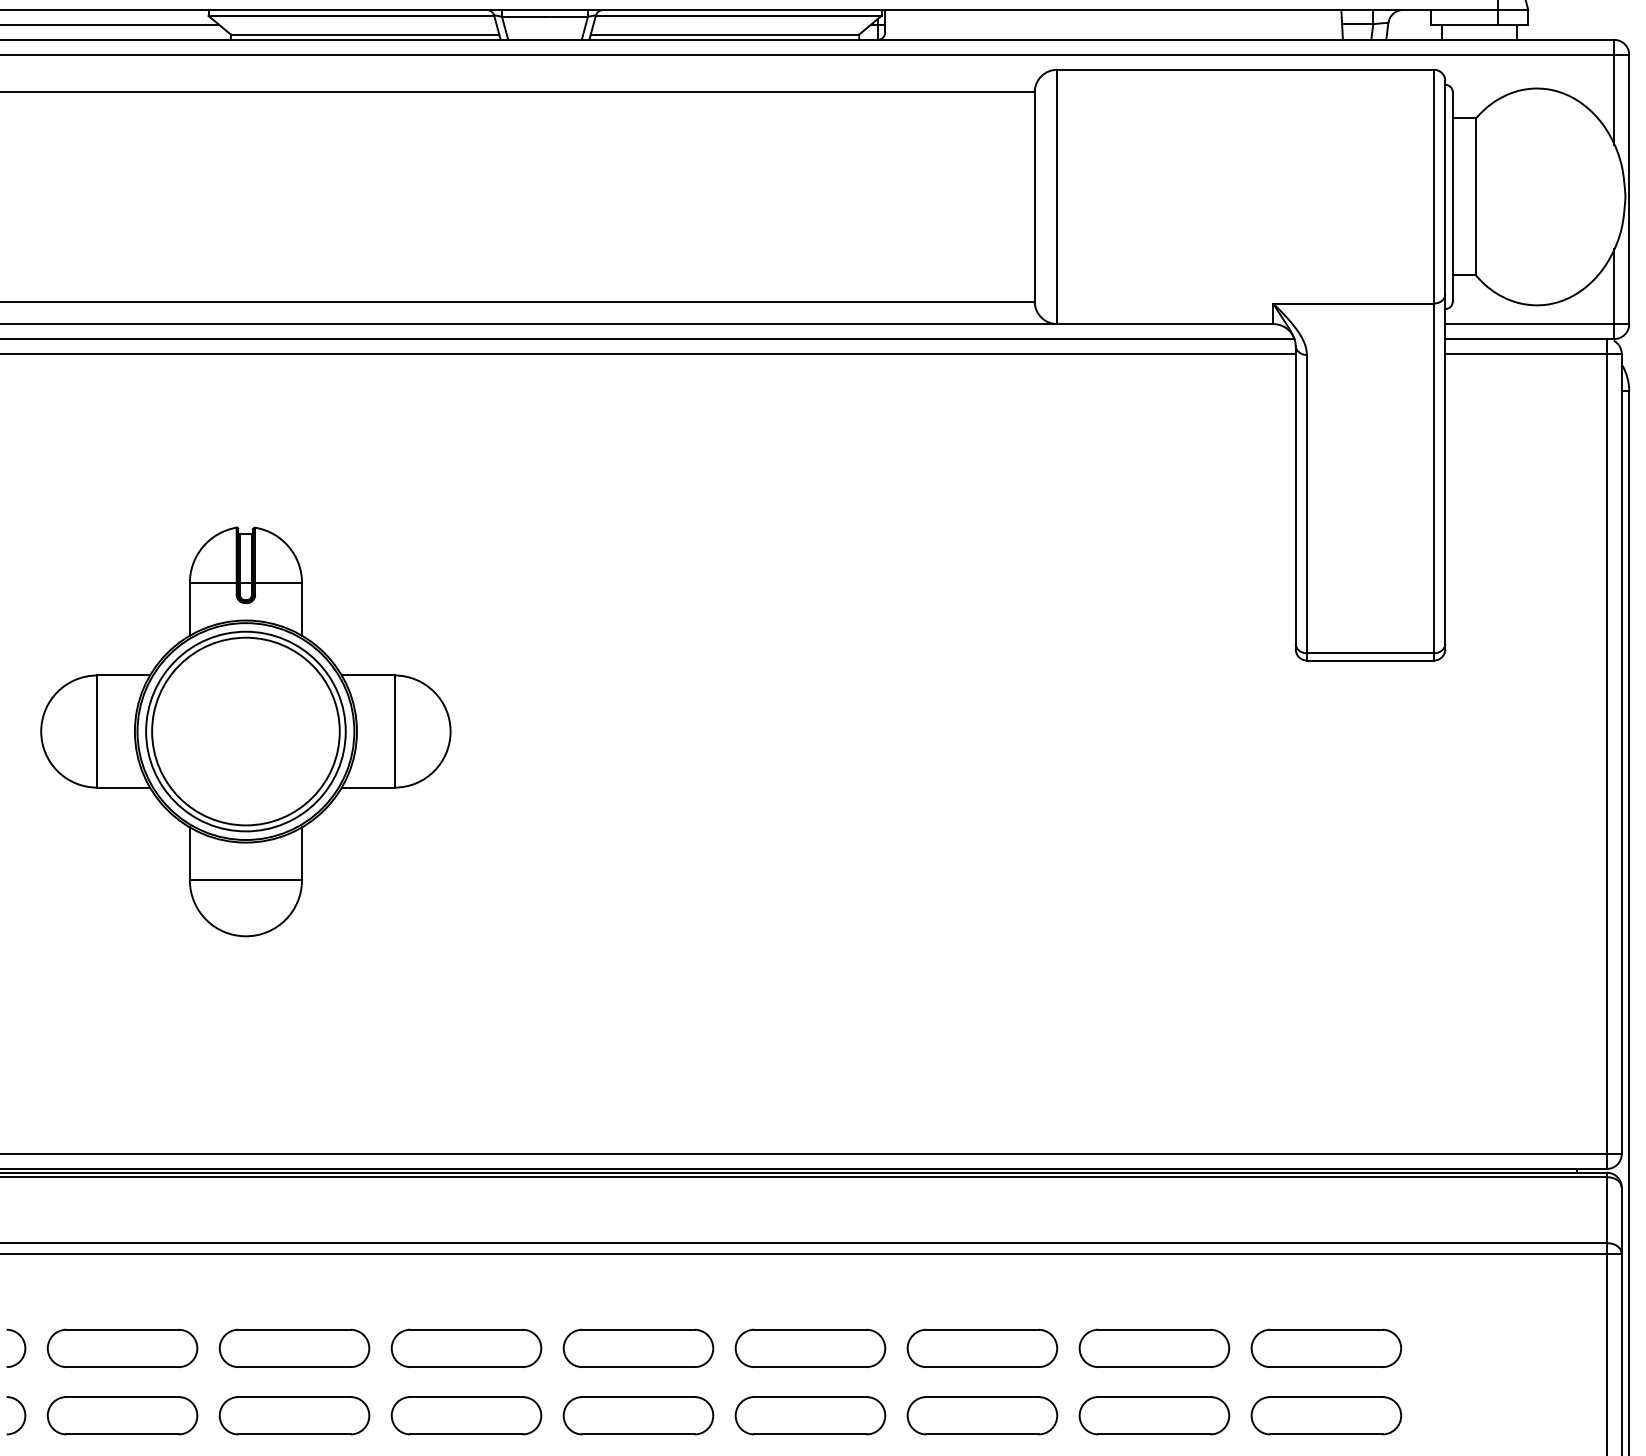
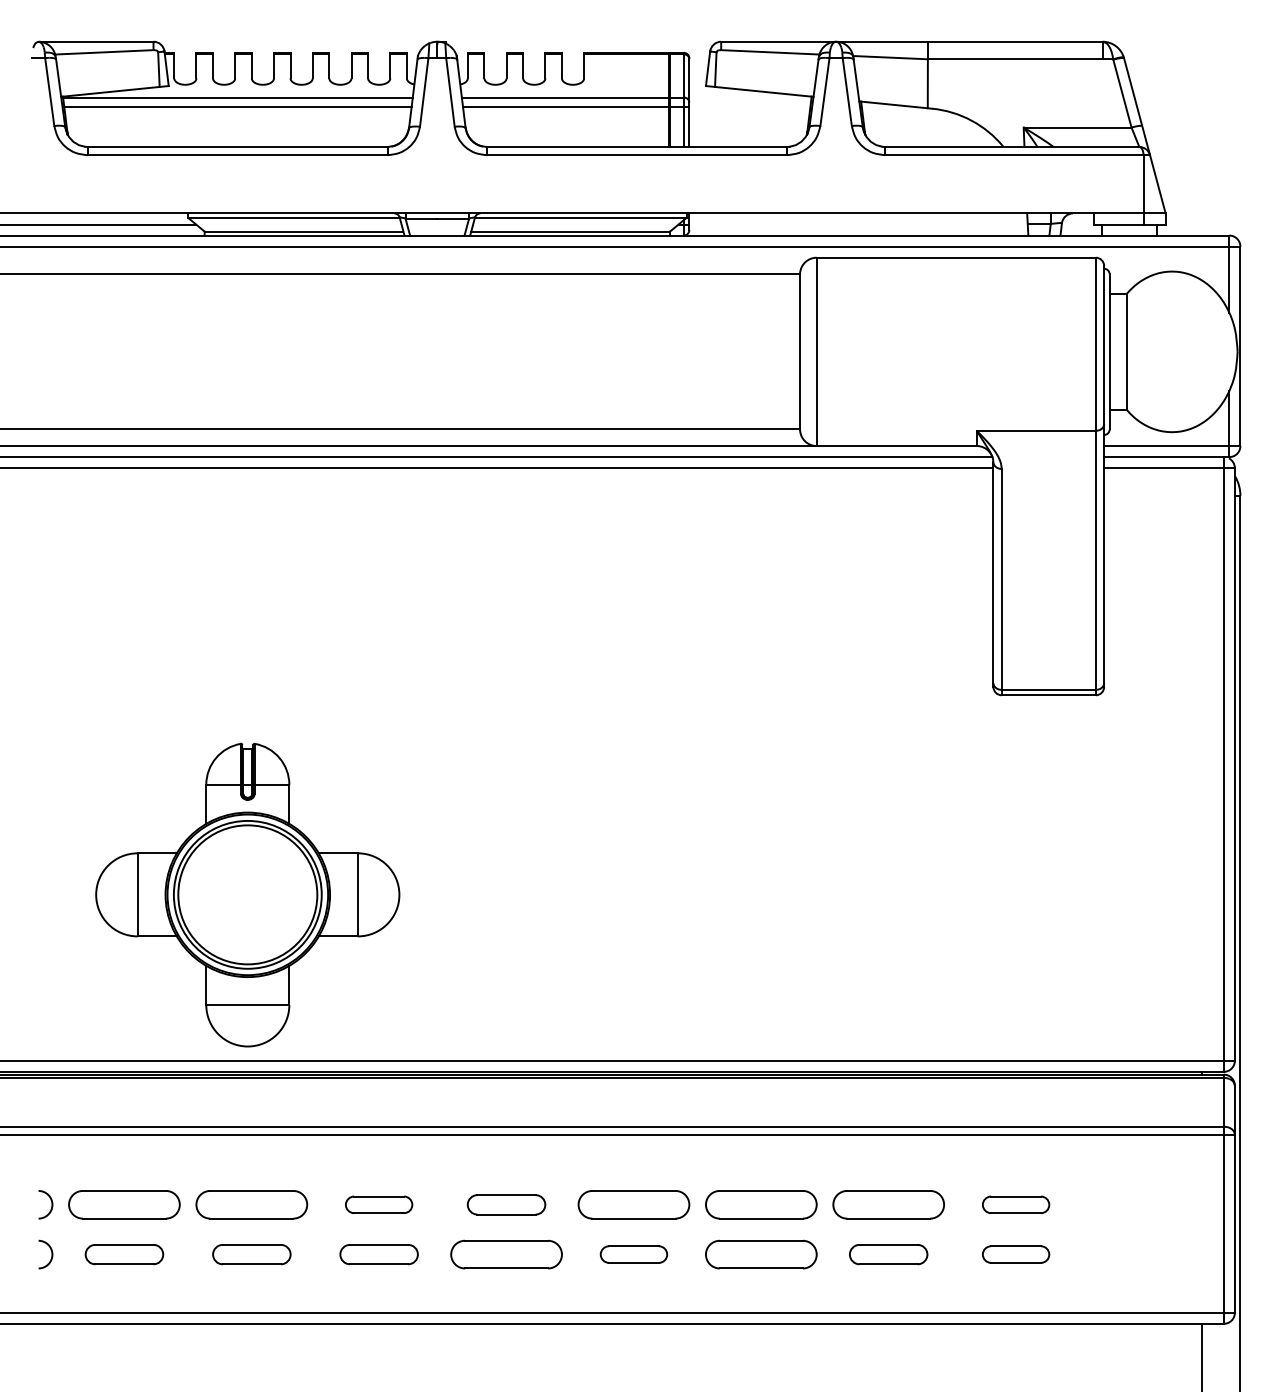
part: (245, 731) -> (247, 894), moved
part: (465, 1348) -> (378, 1204), size x0.6
part: (638, 1348) -> (506, 1204), size x0.7
part: (1325, 1348) -> (1015, 1204), size x0.6
part: (122, 1415) -> (124, 1254), size x0.7
part: (294, 1415) -> (251, 1254), size x0.7
part: (465, 1415) -> (378, 1254), size x0.7
part: (809, 1415) -> (633, 1254), size x0.6
part: (1154, 1415) -> (888, 1254), size x0.7
part: (1325, 1415) -> (1015, 1254), size x0.6

